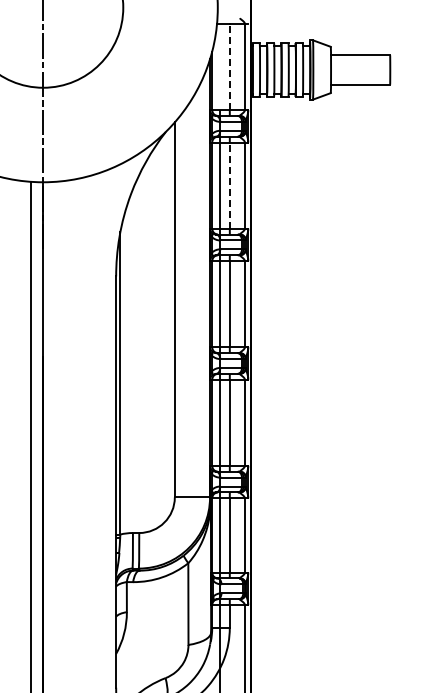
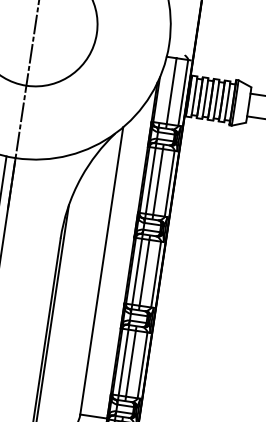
line: (229, 67) -> (171, 91), dashed -> solid
line: (229, 185) -> (157, 181), dashed -> solid

